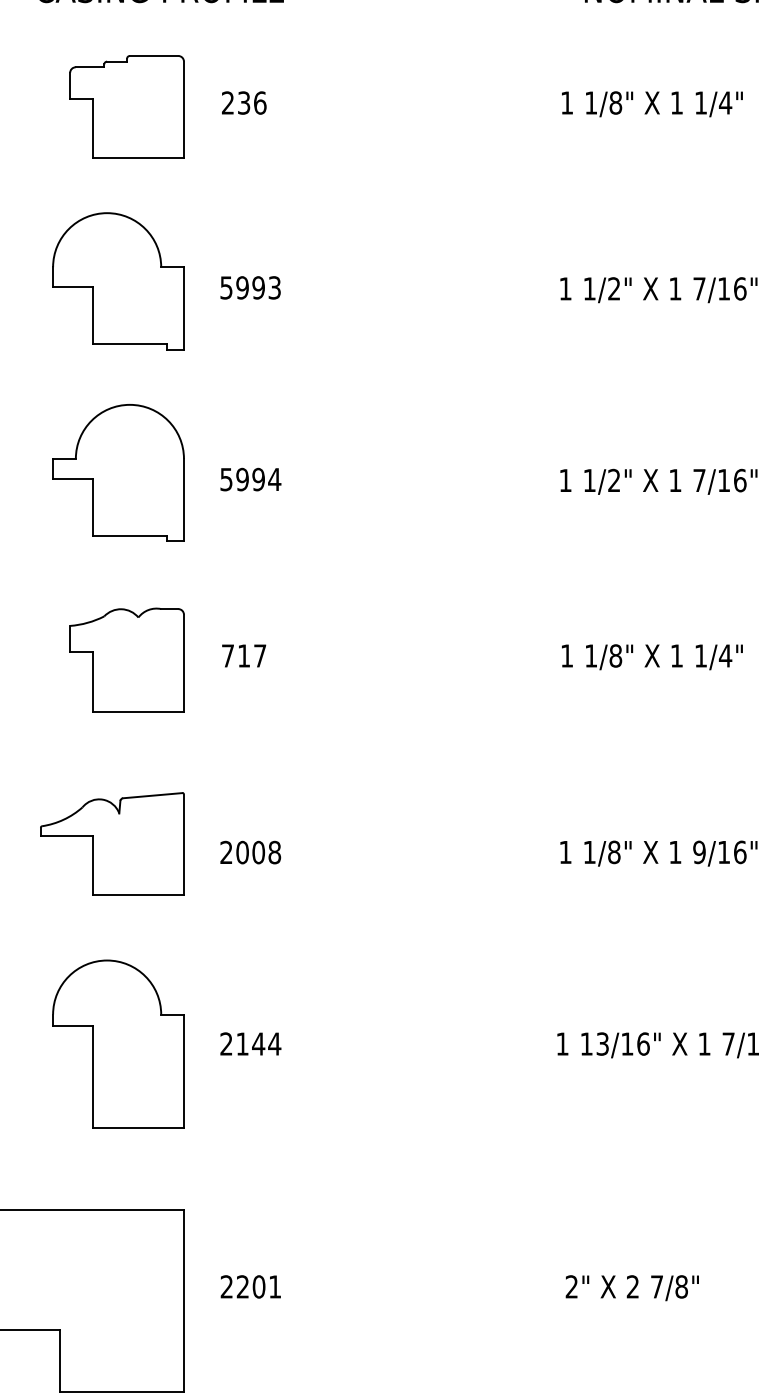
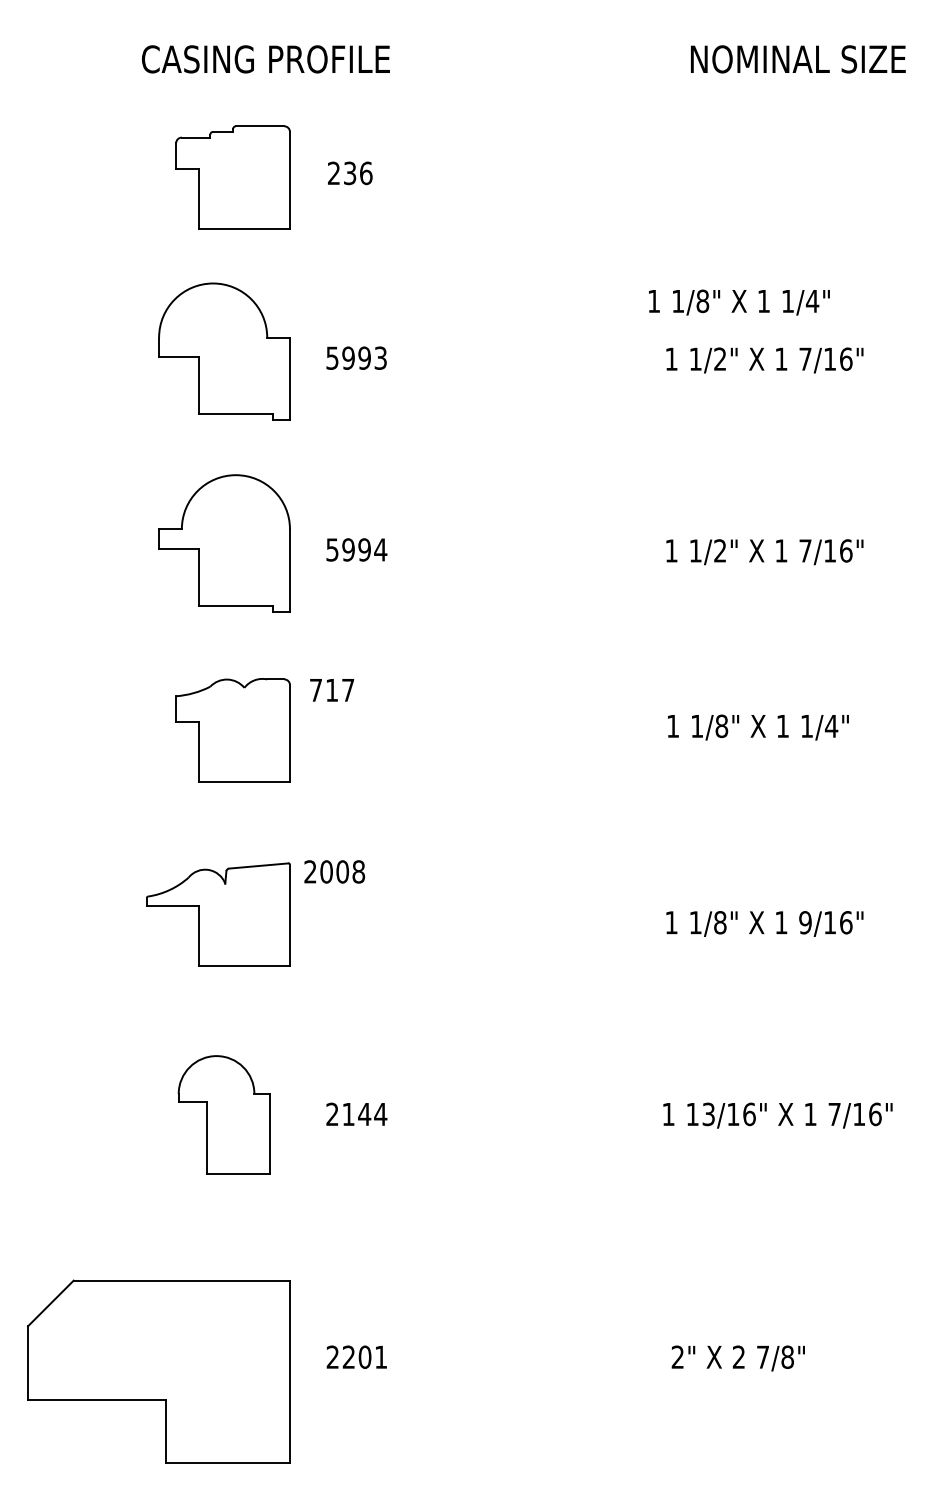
text: (652, 104) -> (739, 302), moved
text: (244, 656) -> (332, 690), moved
text: (250, 852) -> (334, 871), moved
part: (118, 1044) -> (224, 1114), size x0.7

